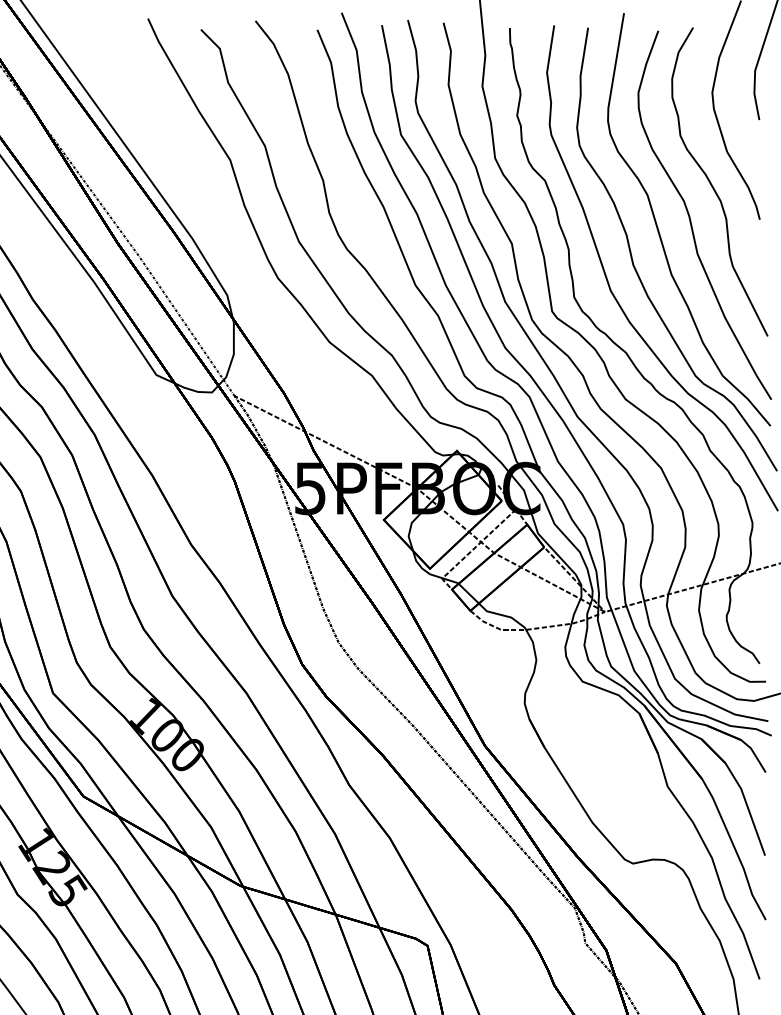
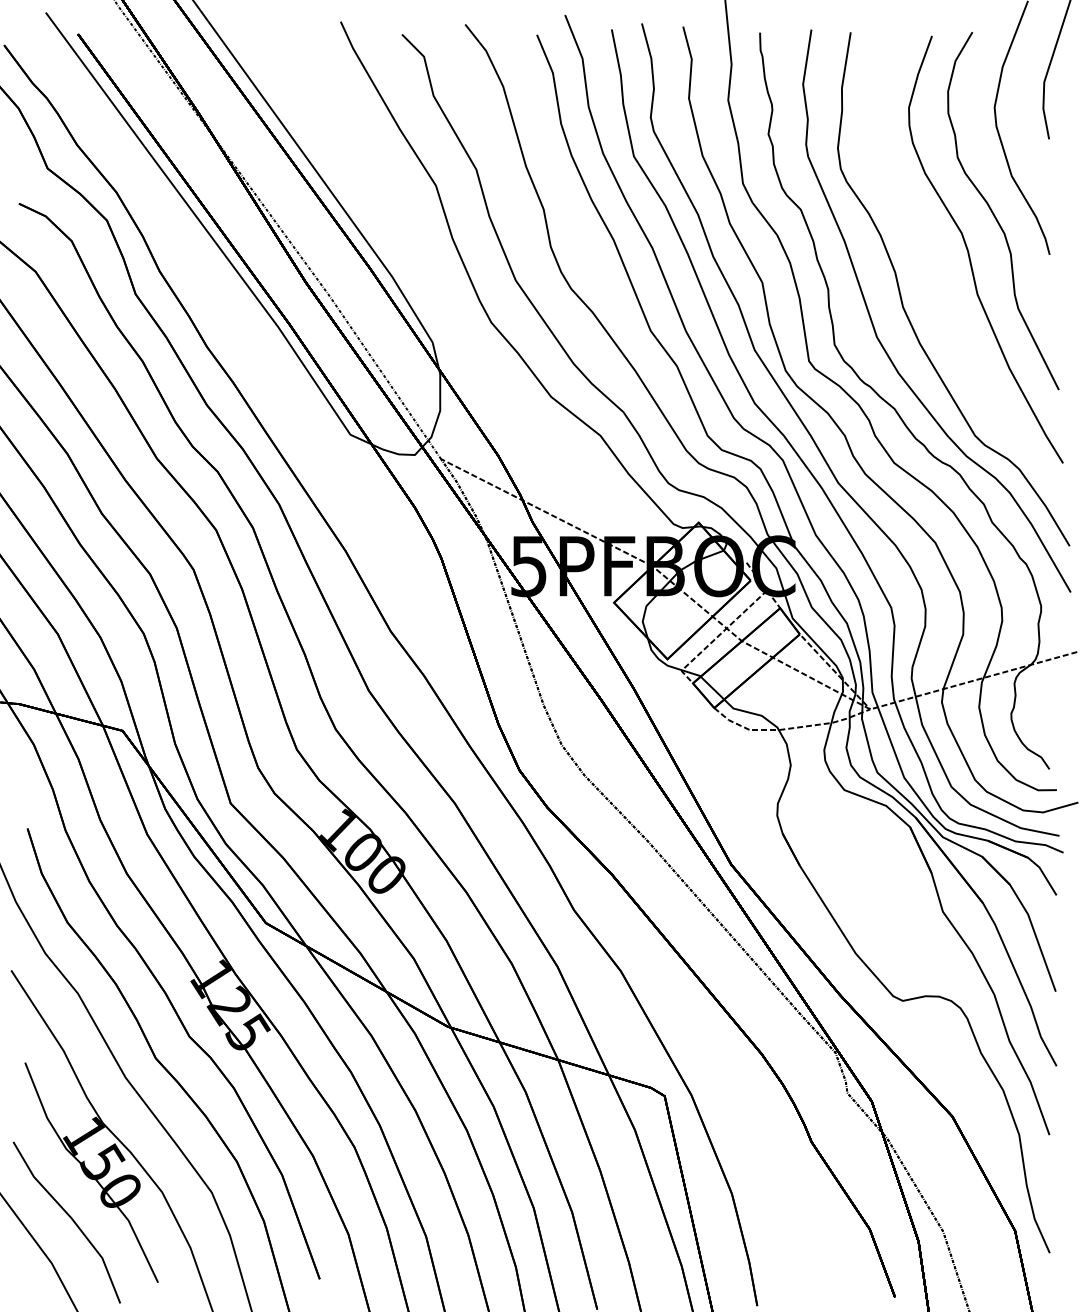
curve: (657, 225) -> (931, 261), removed

